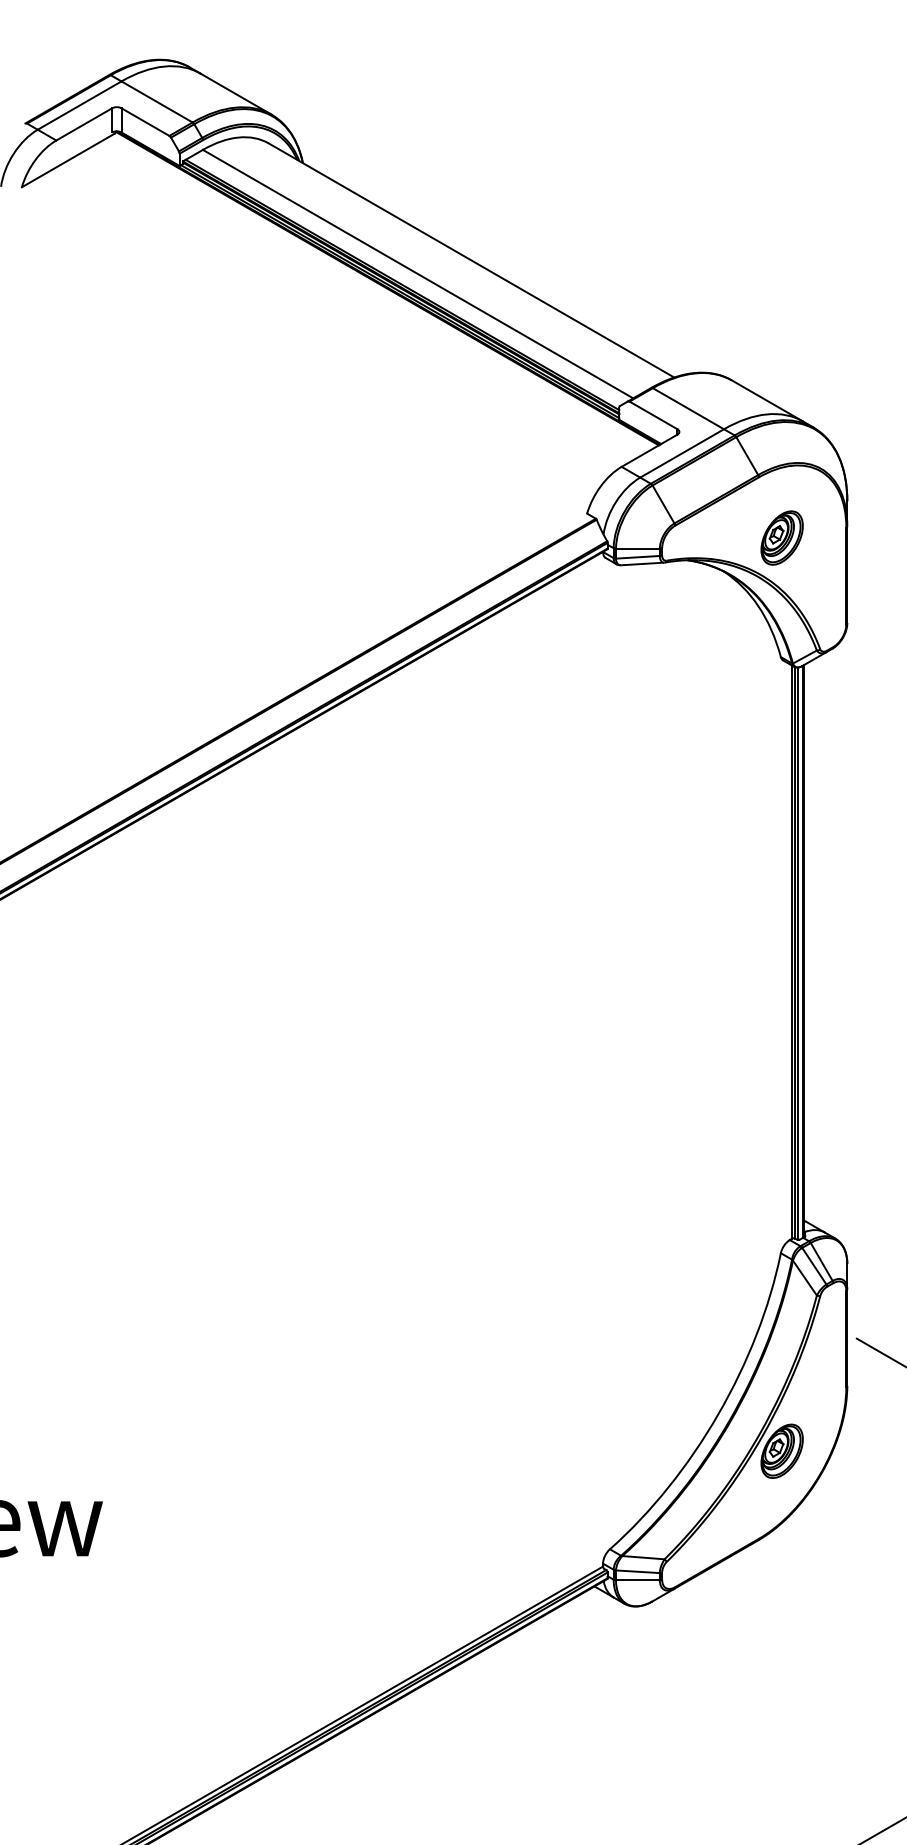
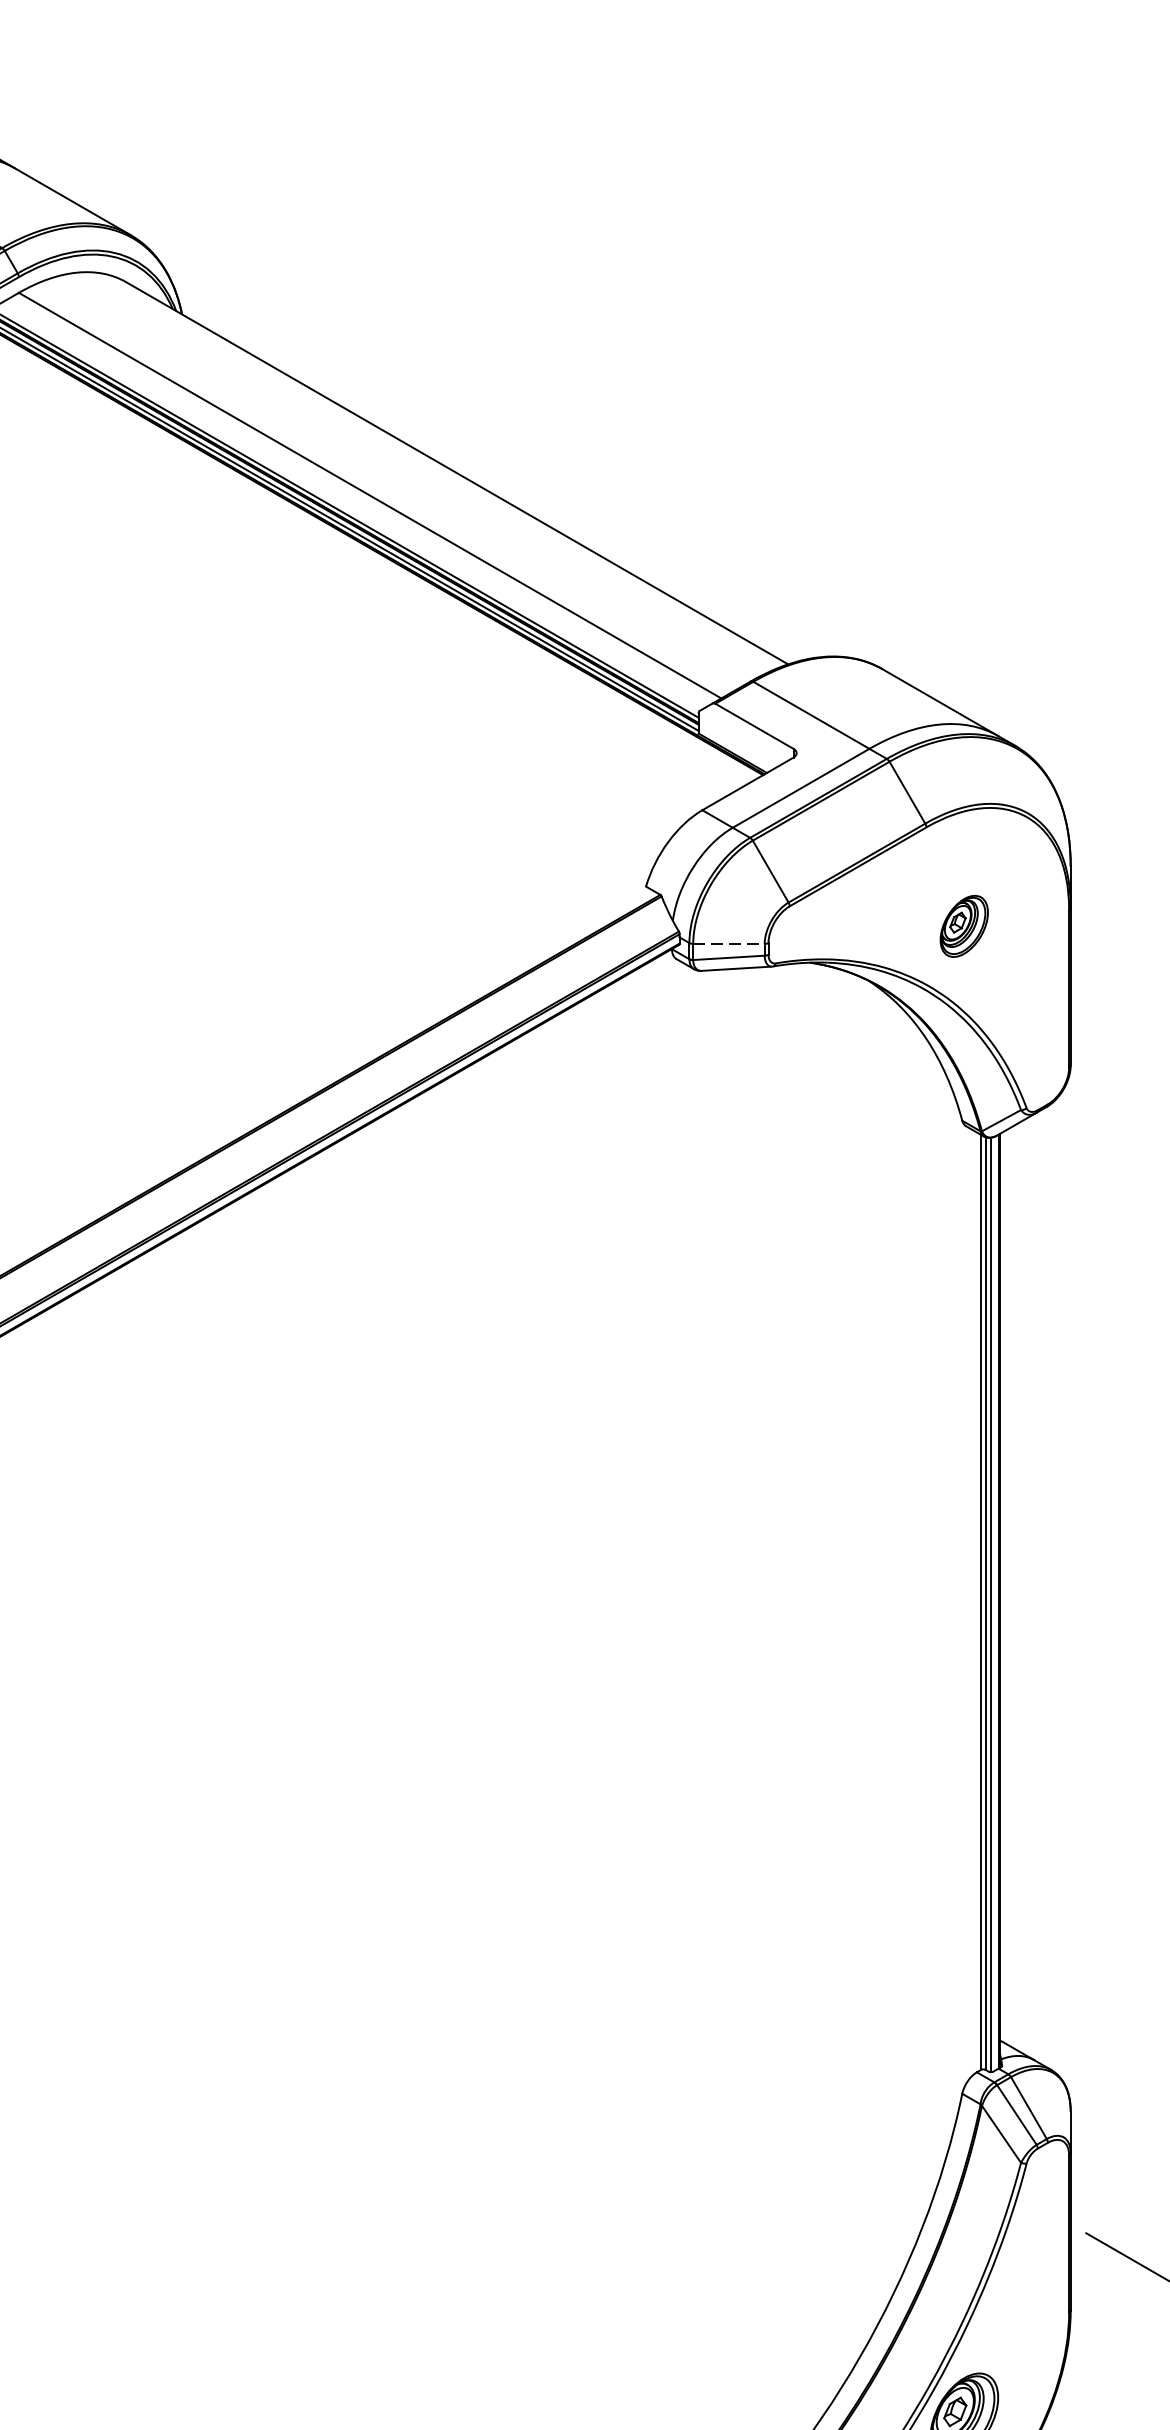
part: (781, 537) -> (963, 925), size x0.7
line: (637, 548) -> (728, 943), solid -> dashed

